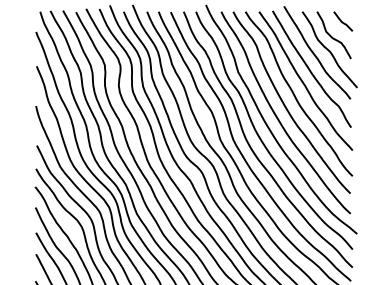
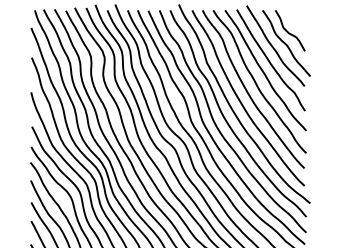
curve: (342, 21) -> (297, 18), removed

